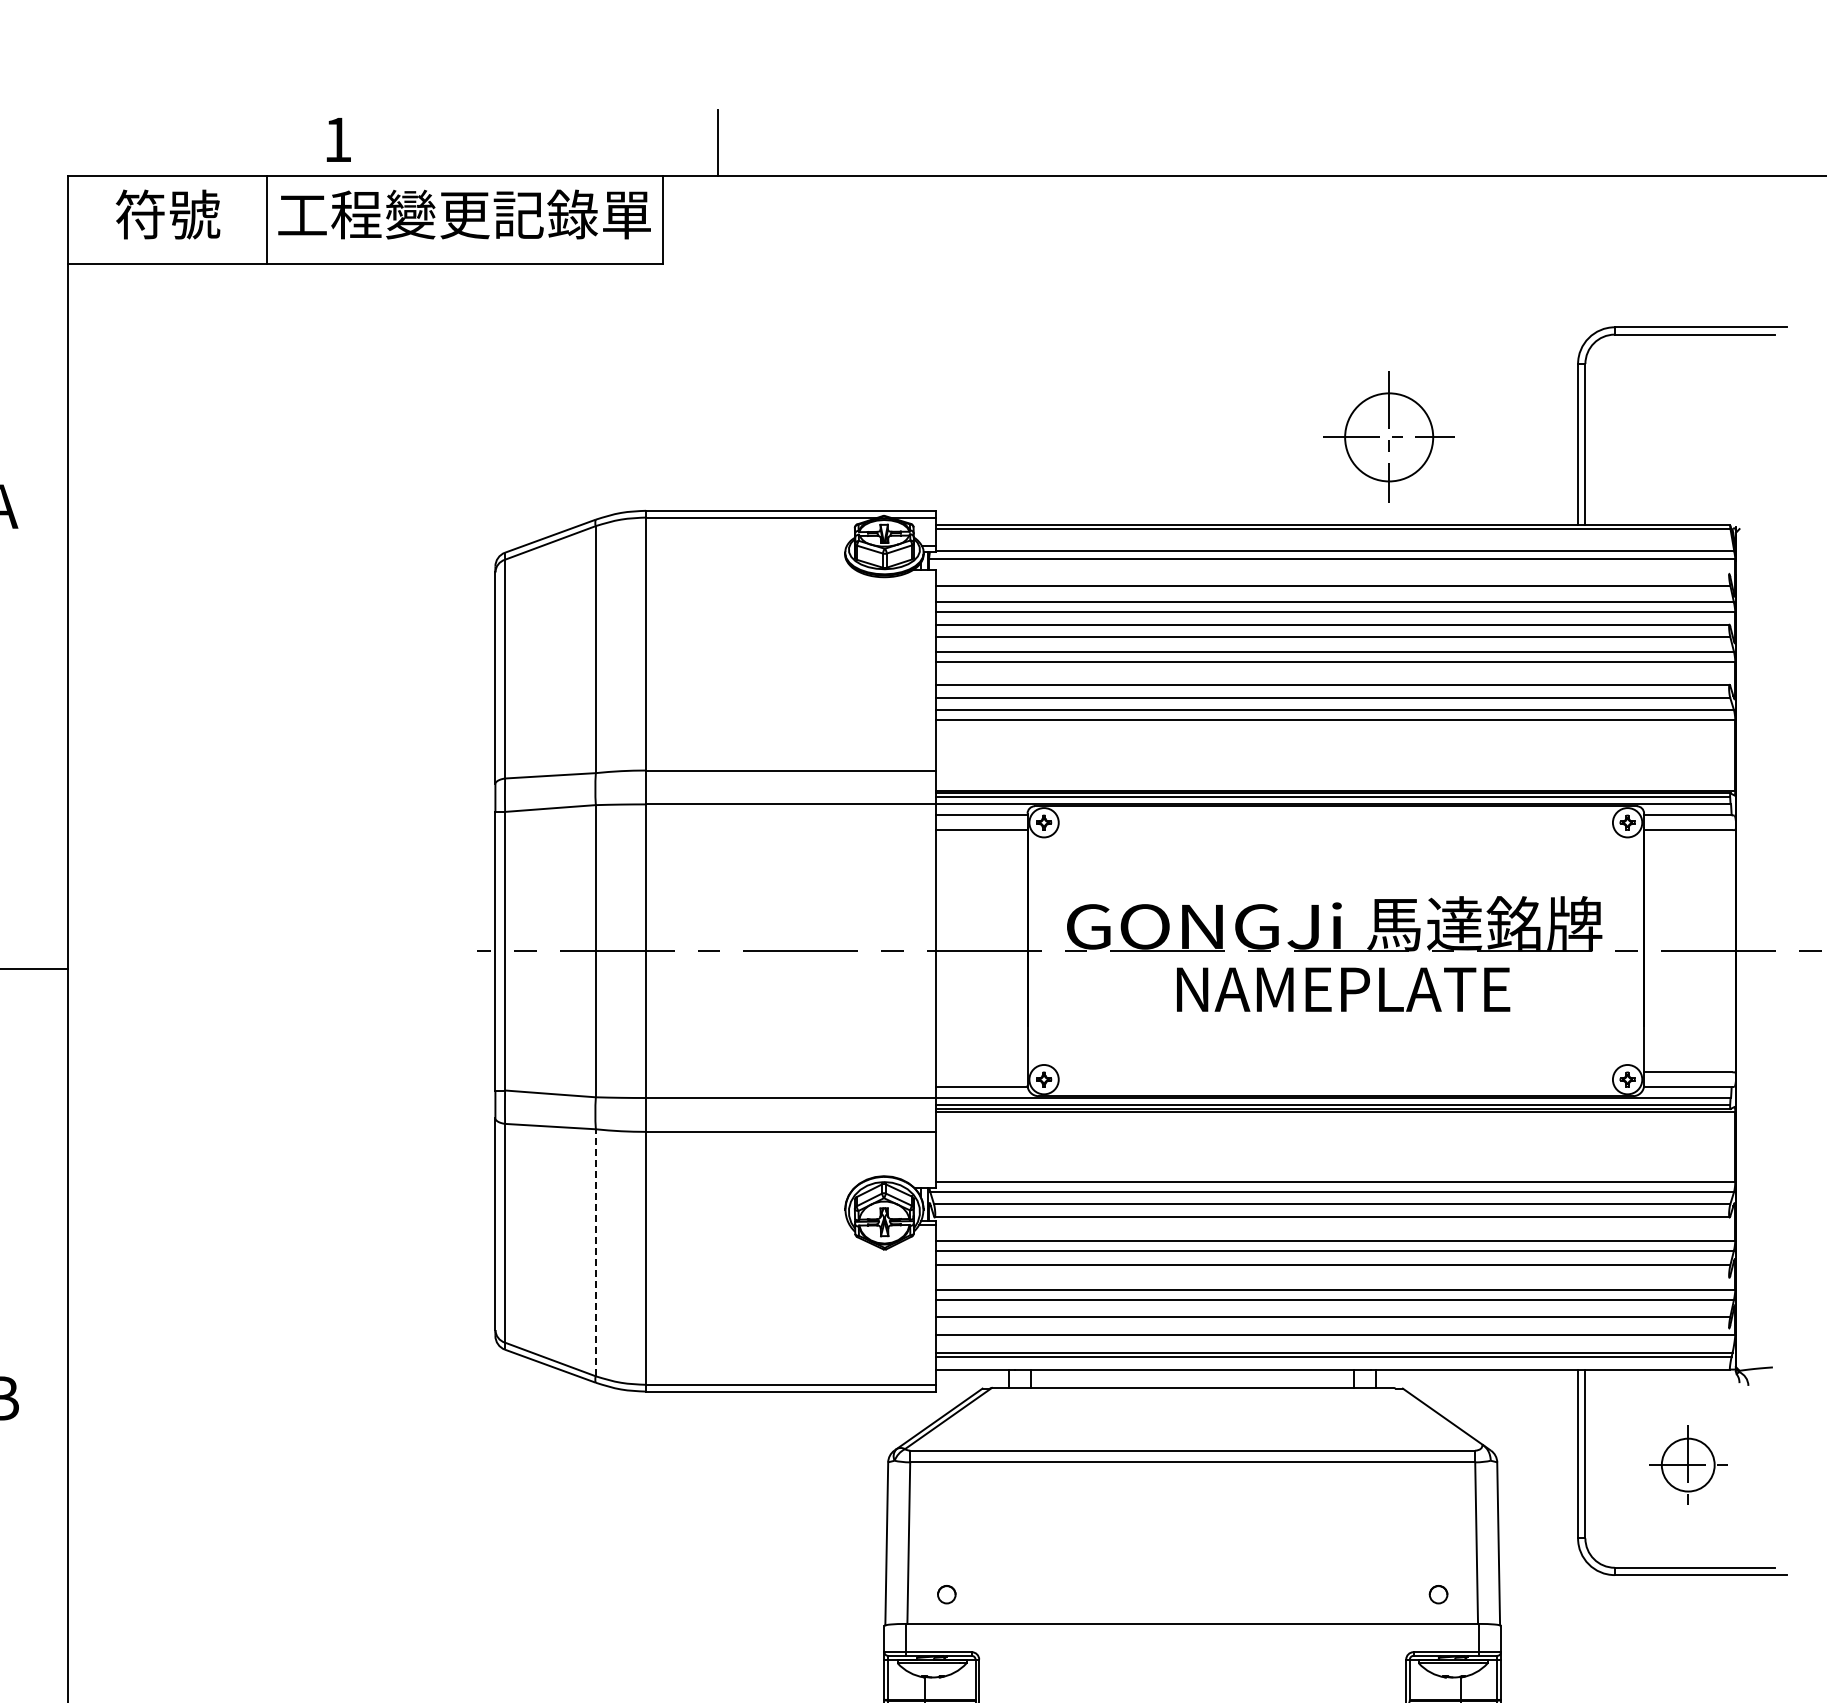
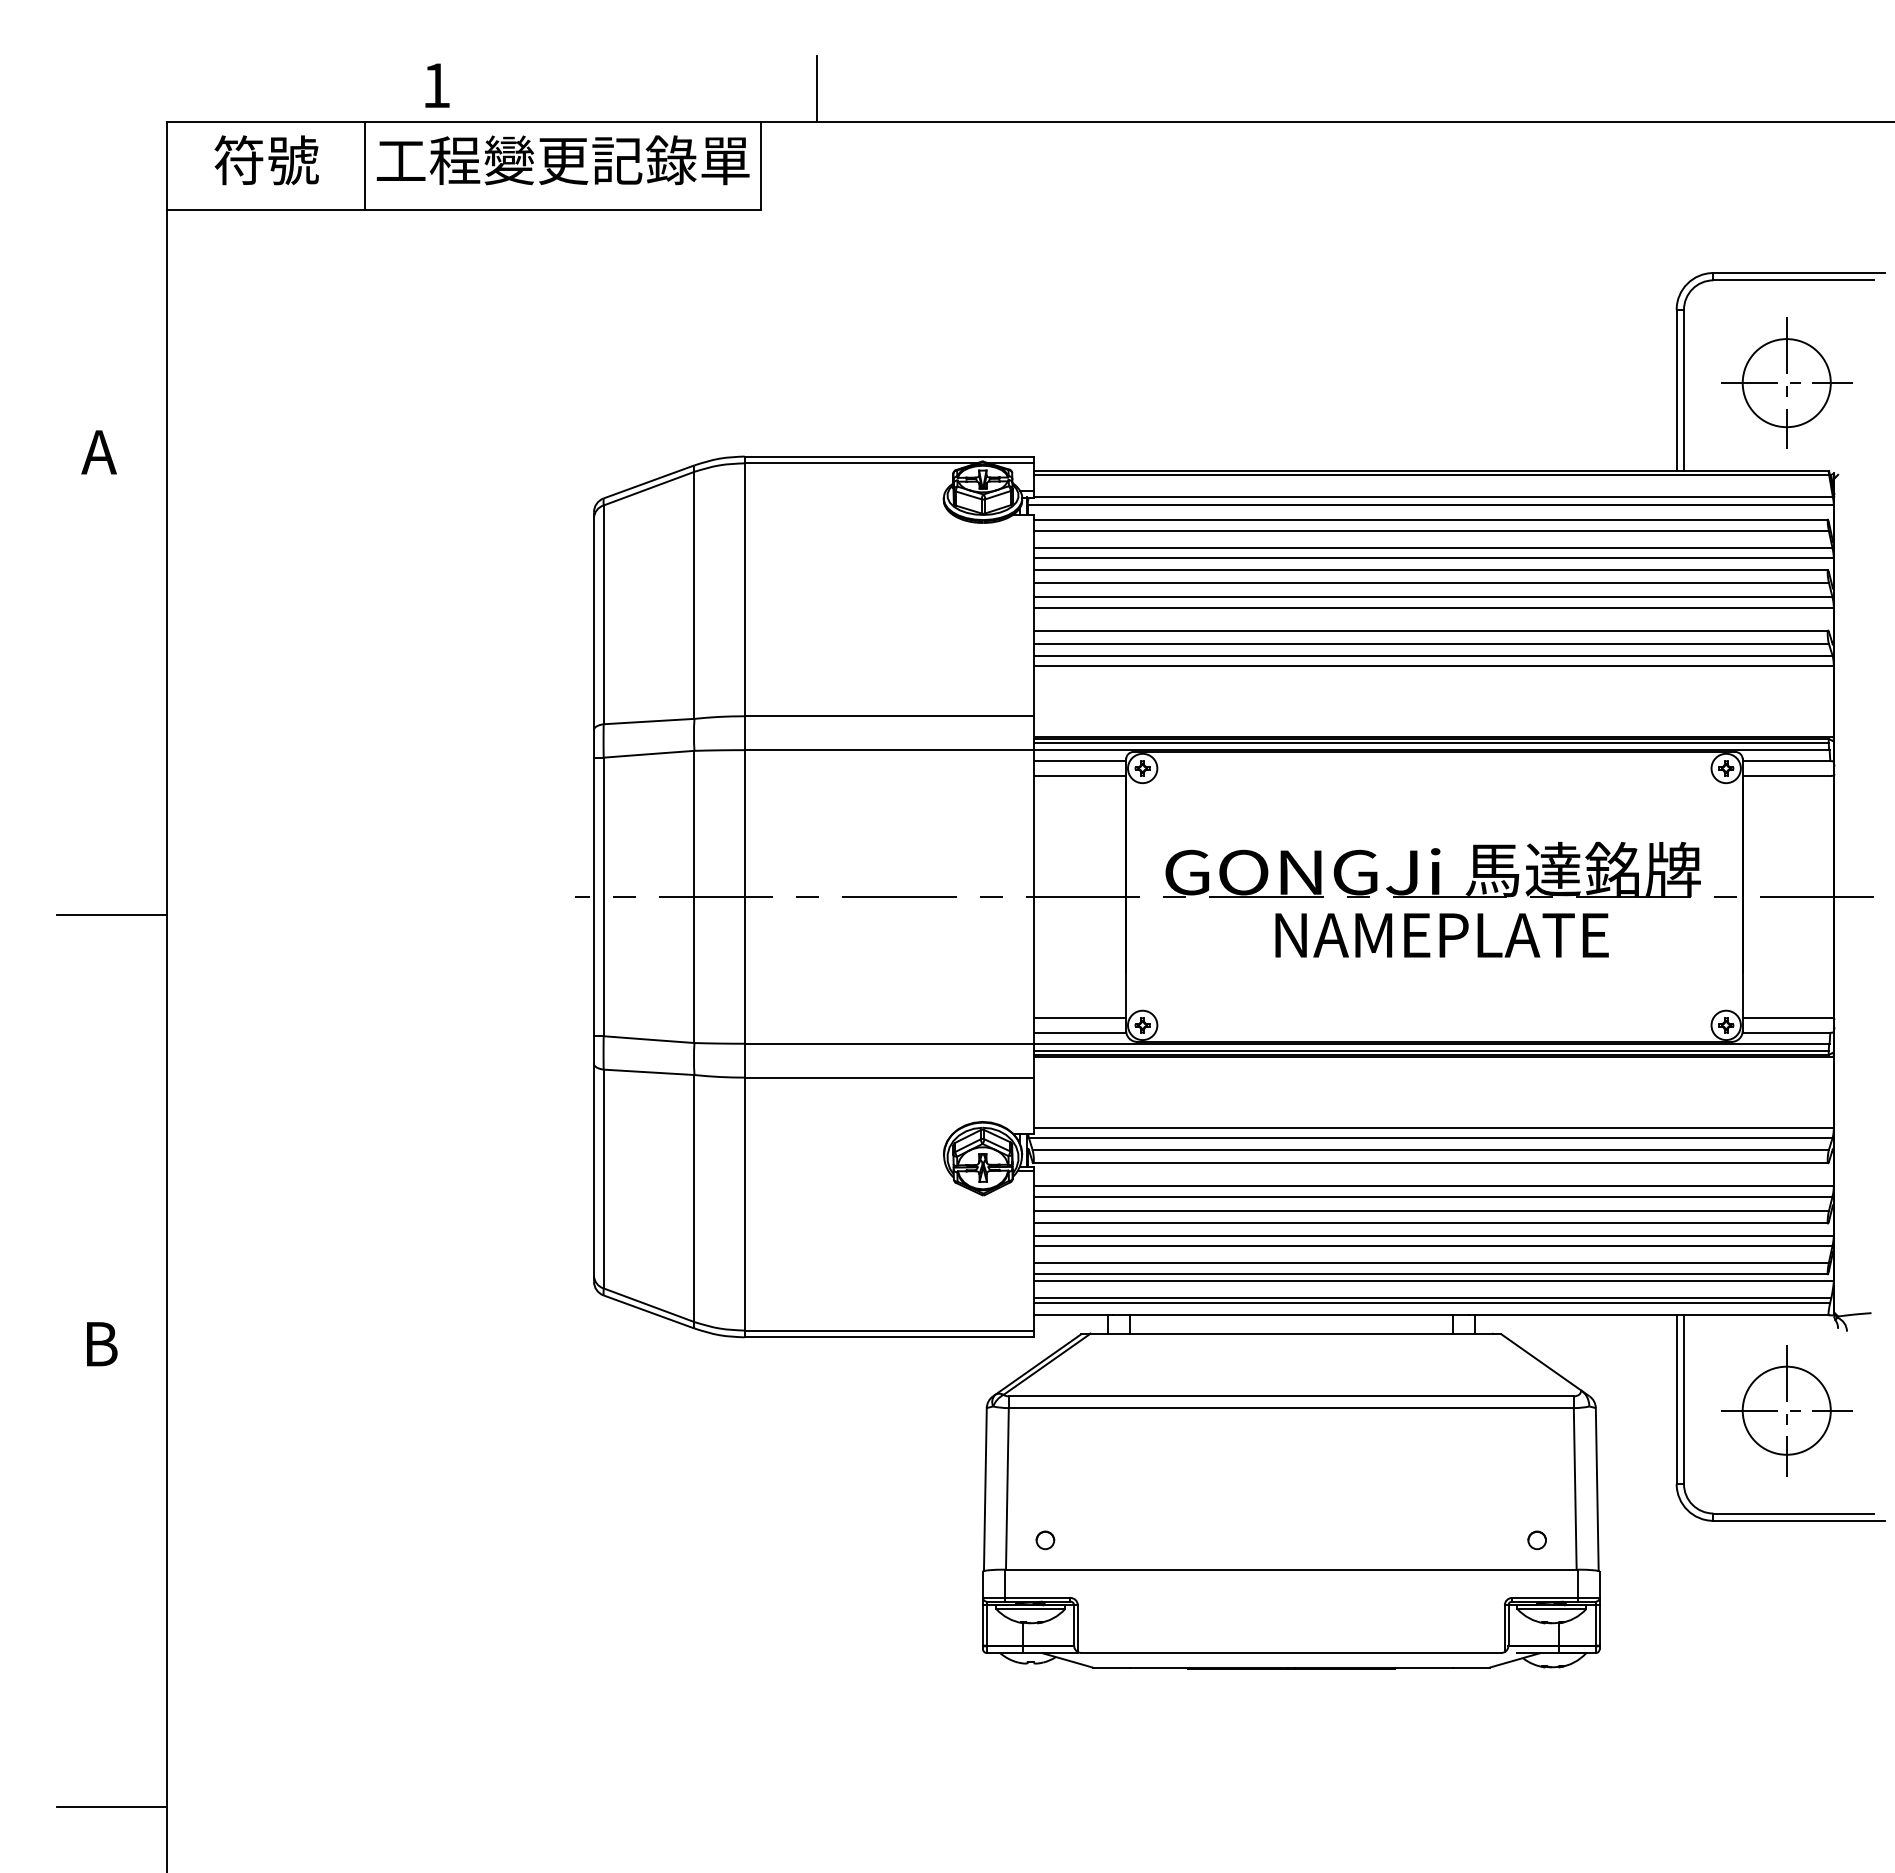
part: (1388, 436) -> (1786, 382), moved
line: (1331, 573) -> (1430, 519), added
line: (981, 1072) -> (1080, 1018), added
line: (595, 1252) -> (694, 1198), dashed -> solid
line: (1332, 1277) -> (1431, 1223), added
line: (1331, 1328) -> (1430, 1274), added
part: (1687, 1464) -> (1786, 1410), size x1.67

